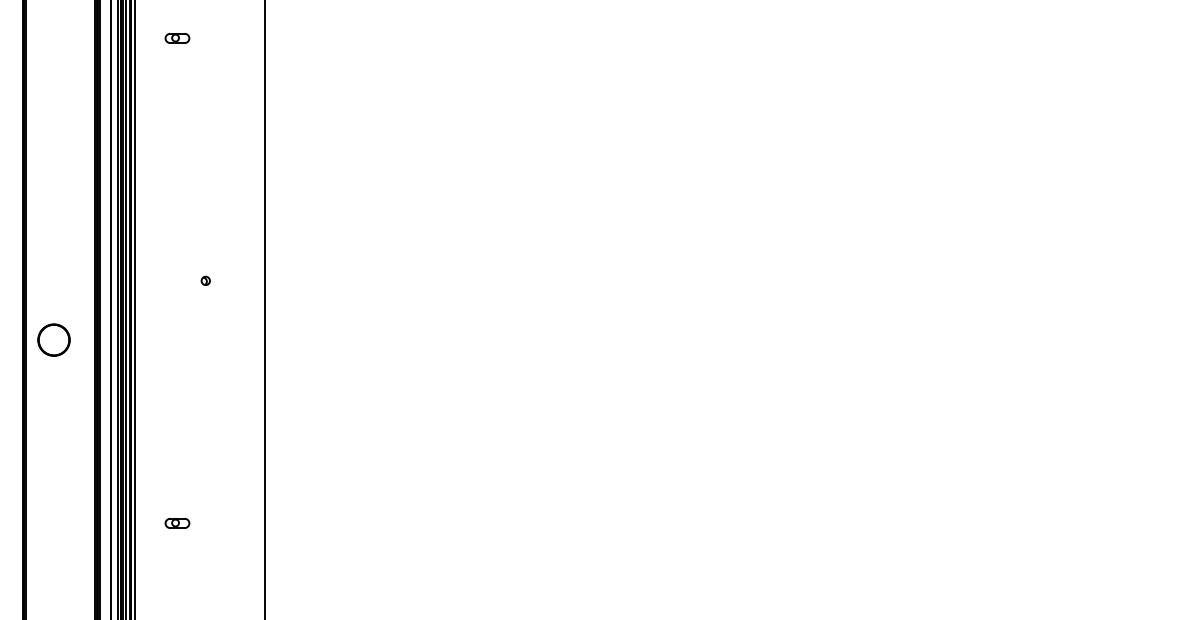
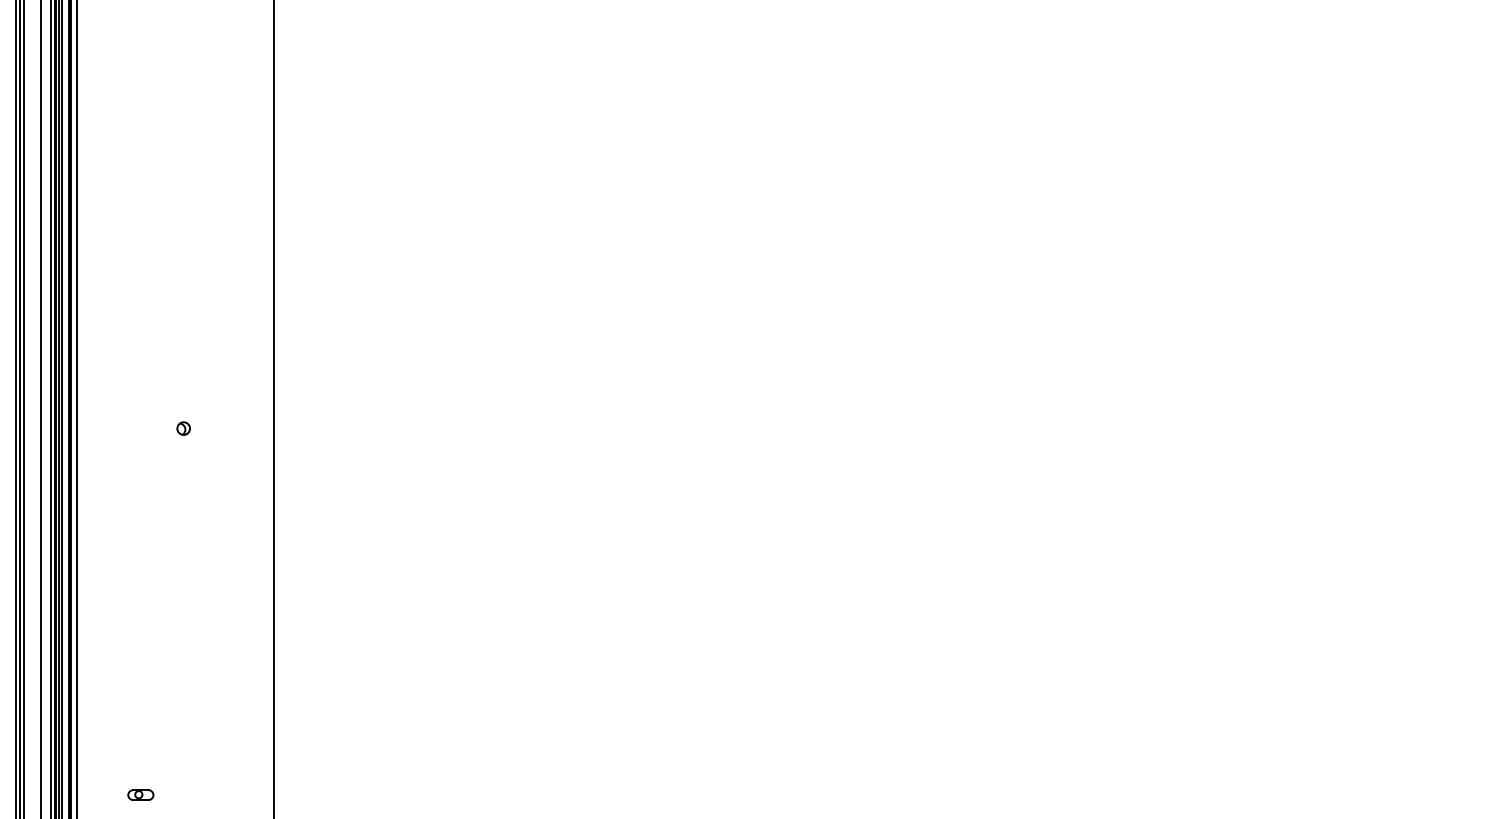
part: (177, 37) -> (140, 60), removed
part: (177, 522) -> (140, 793), size x0.7

